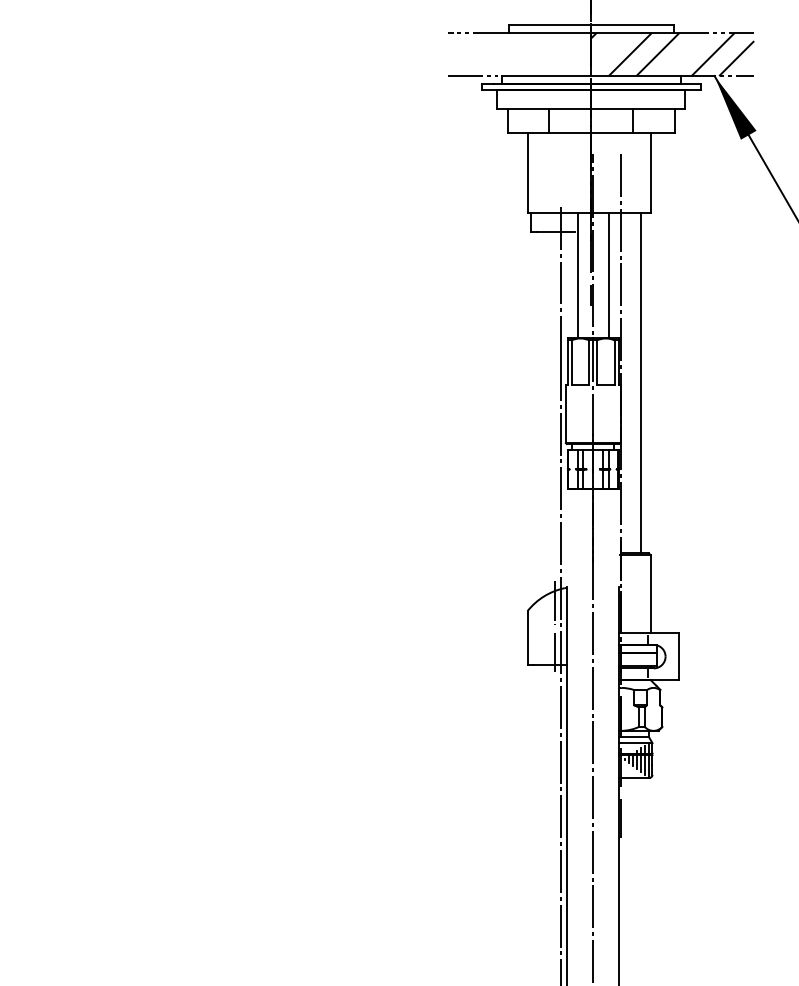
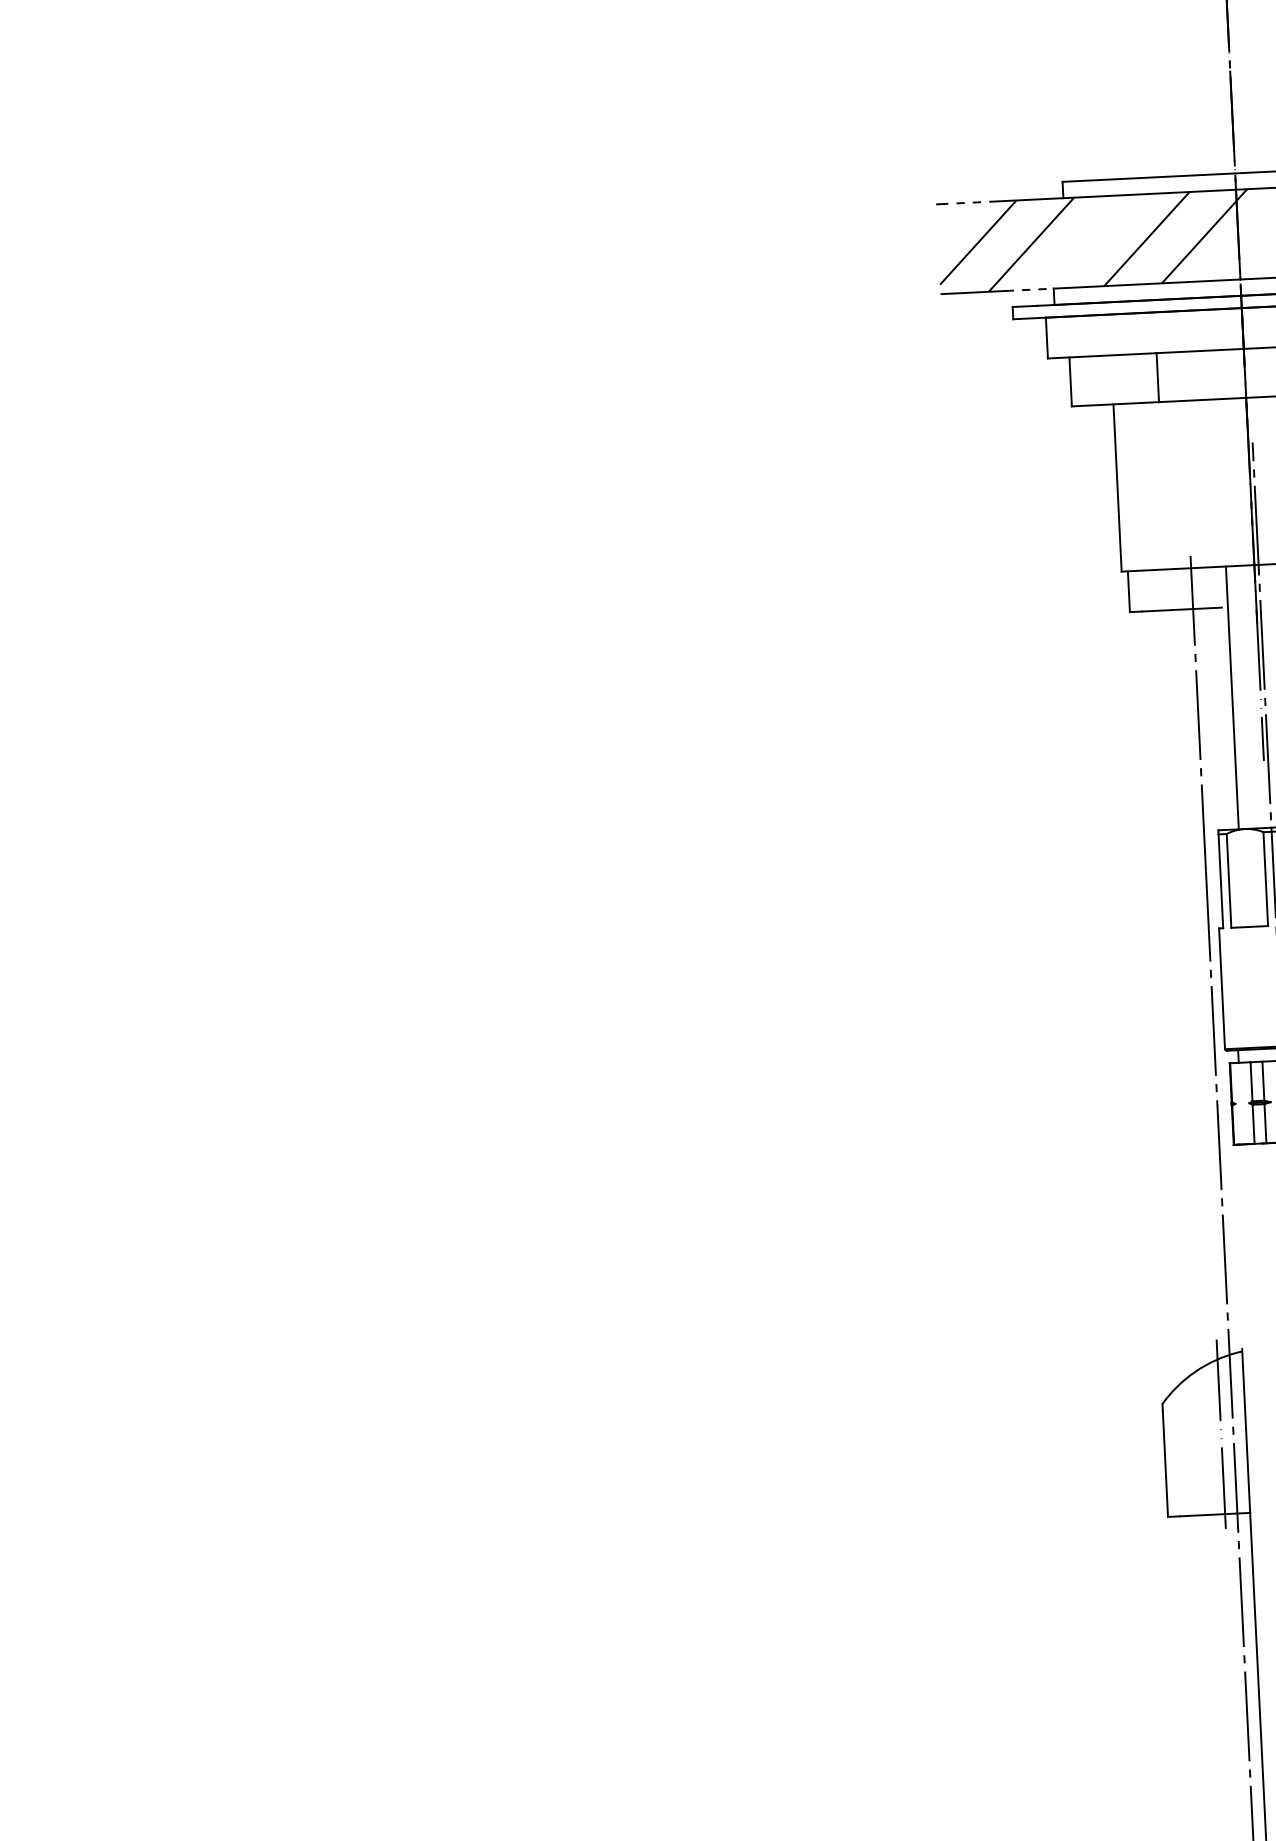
hatch: (519, 54) -> (1088, 241), added

